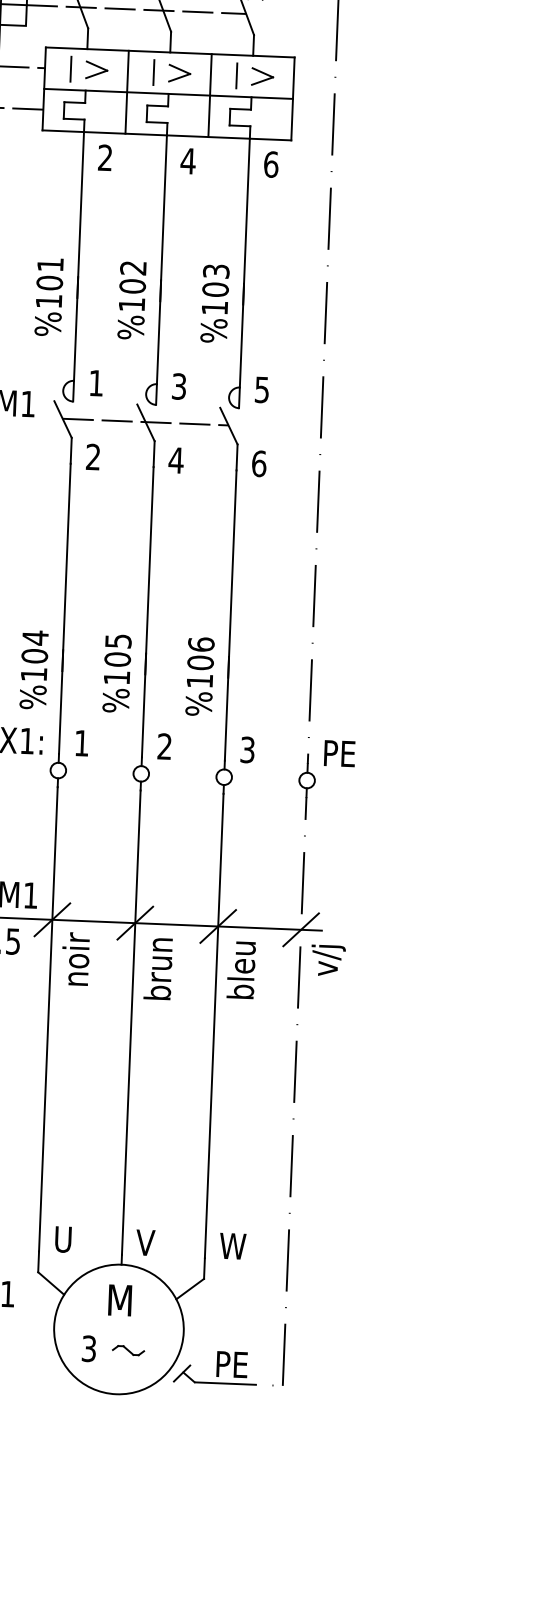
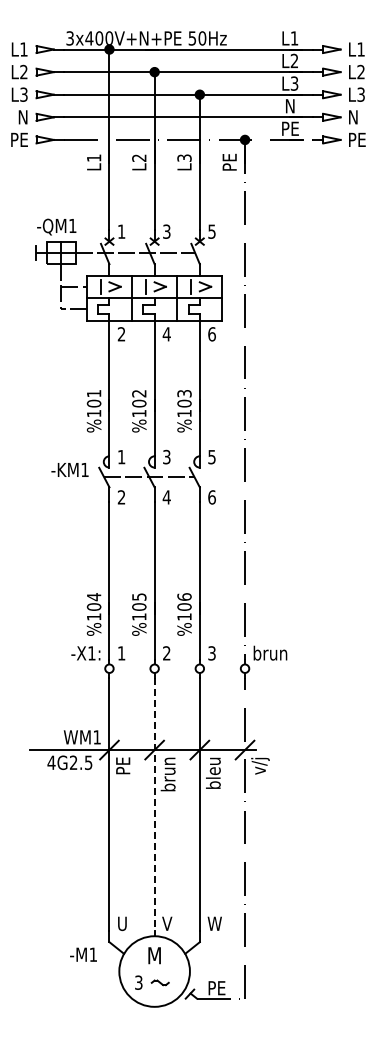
text: (355, 752) -> (270, 652), PE -> brun
text: (74, 958) -> (122, 770), noir -> PE
line: (131, 1022) -> (154, 804), solid -> dashed

